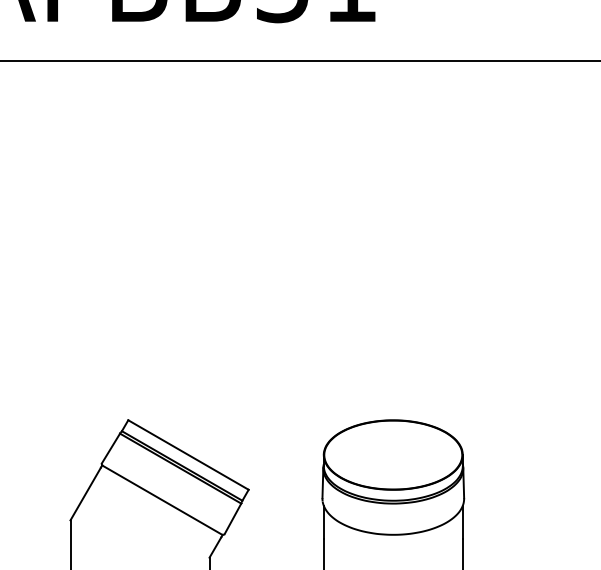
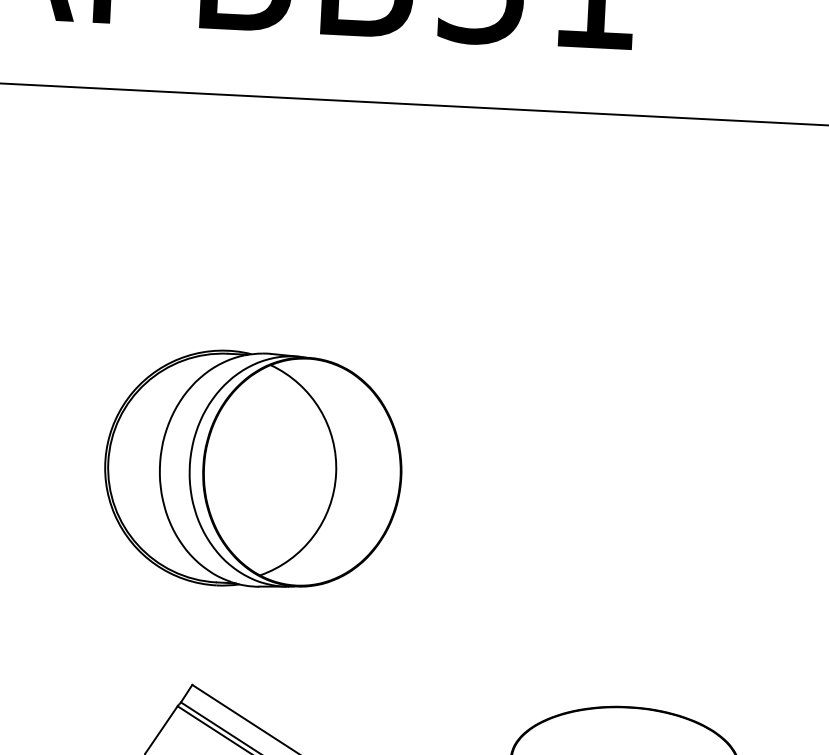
part: (158, 287) -> (253, 469), added

